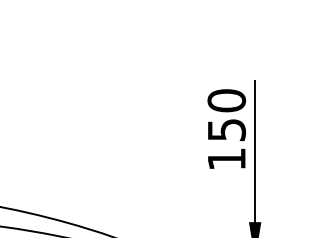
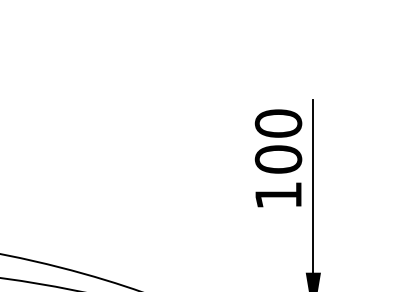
text: (226, 129) -> (278, 158), 150 -> 100

